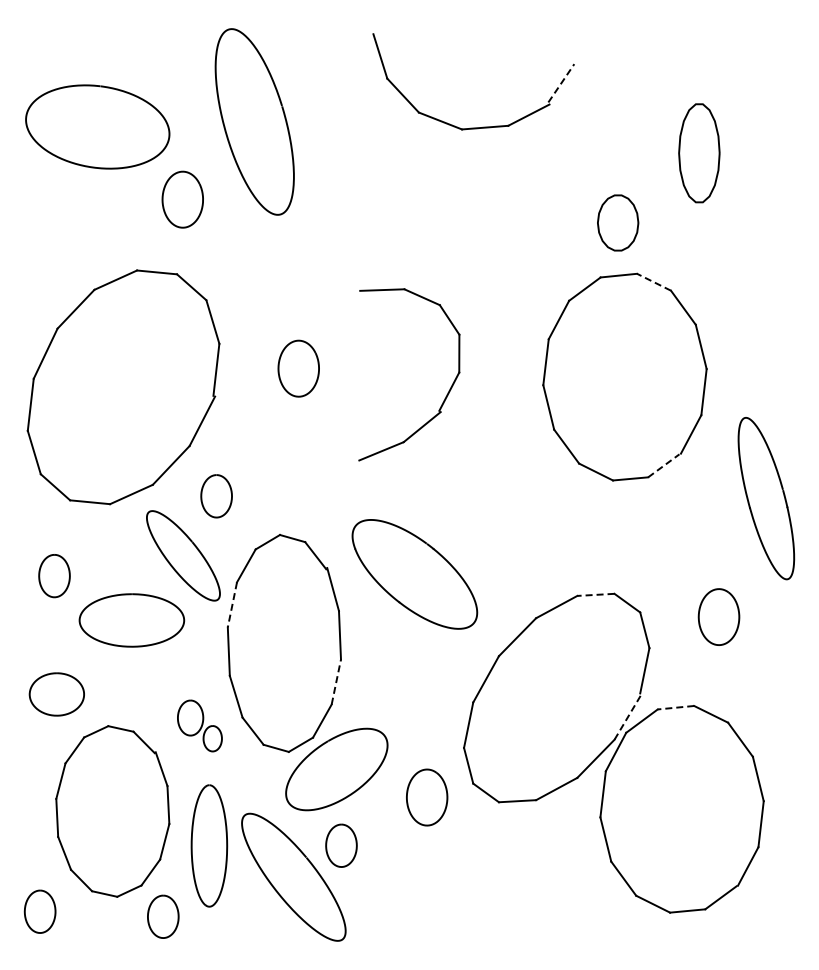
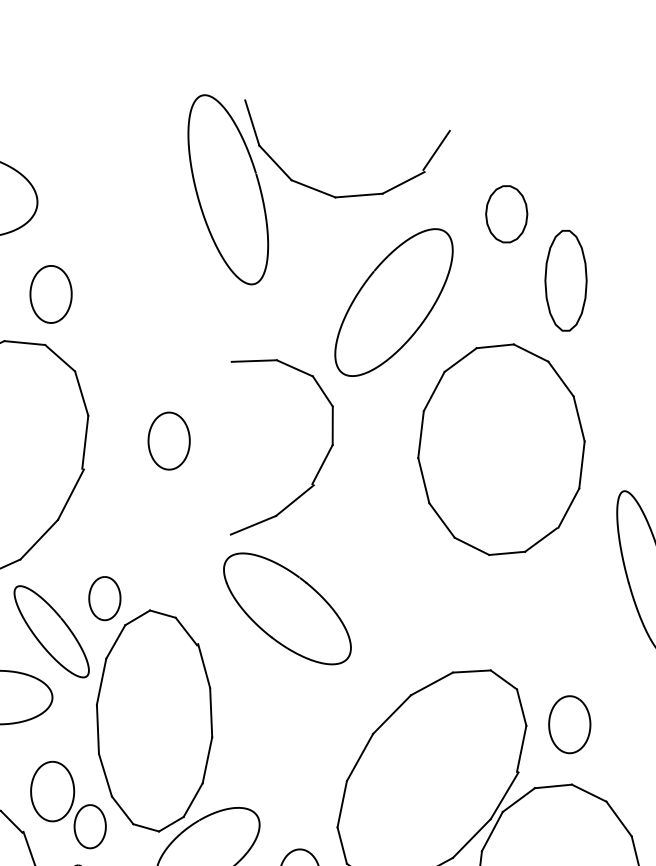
line: (561, 82) -> (436, 149), dashed -> solid
curve: (226, 129) -> (199, 197), moved
part: (699, 153) -> (566, 281), moved
curve: (163, 199) -> (31, 294), moved
curve: (492, 213) -> (366, 283), added
part: (618, 222) -> (507, 213), moved
line: (654, 282) -> (531, 353), dashed -> solid
line: (664, 465) -> (541, 539), dashed -> solid
part: (216, 496) -> (104, 598), moved
part: (414, 574) -> (287, 608), moved
line: (595, 594) -> (471, 671), dashed -> solid
line: (232, 605) -> (101, 682), dashed -> solid
curve: (700, 611) -> (550, 719), moved
line: (336, 681) -> (207, 759), dashed -> solid
line: (675, 707) -> (552, 786), dashed -> solid
line: (628, 716) -> (505, 795), dashed -> solid
part: (199, 725) -> (68, 804), size x1.67

